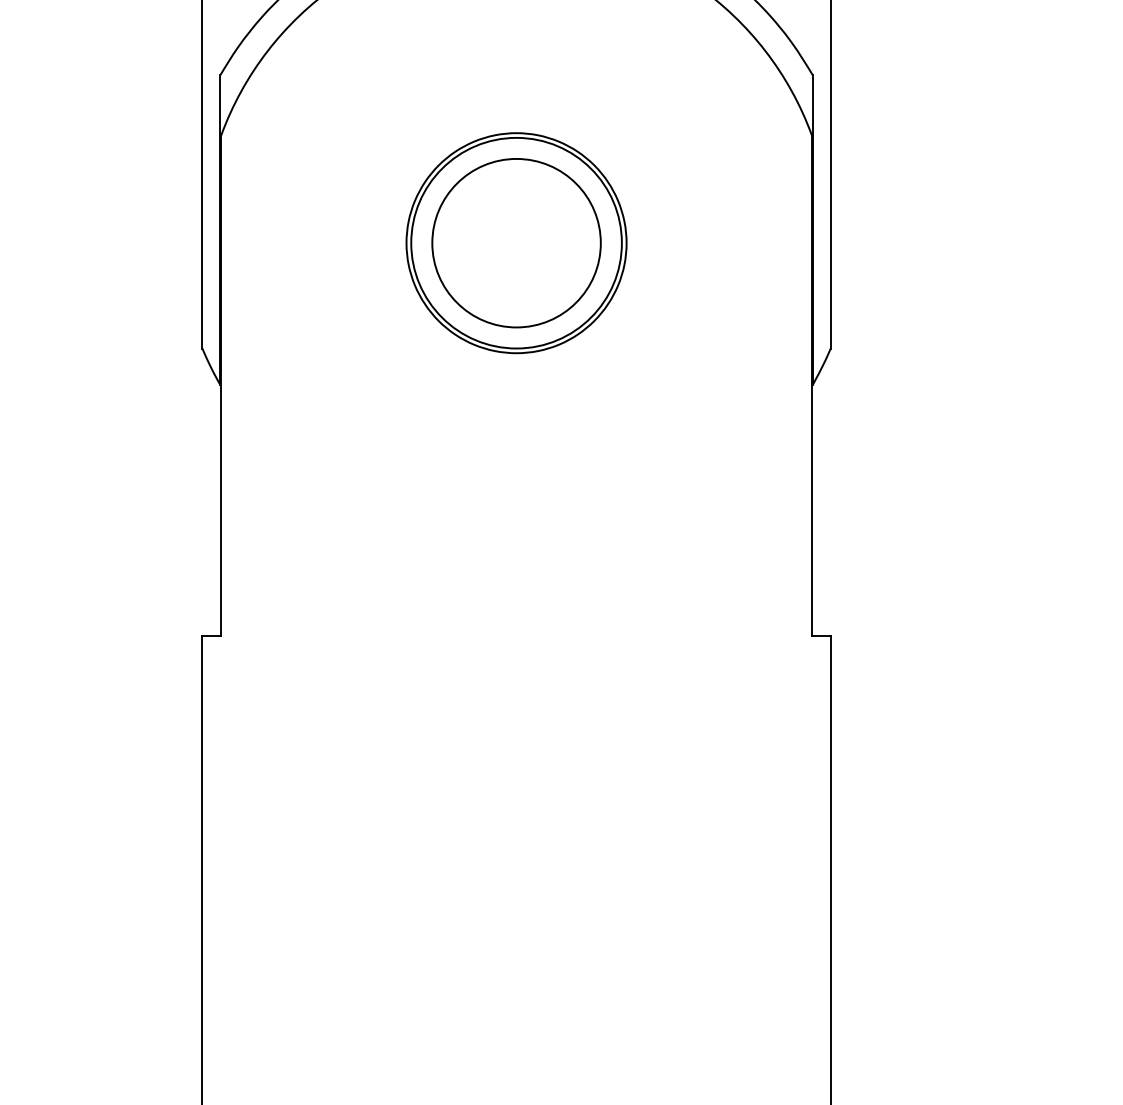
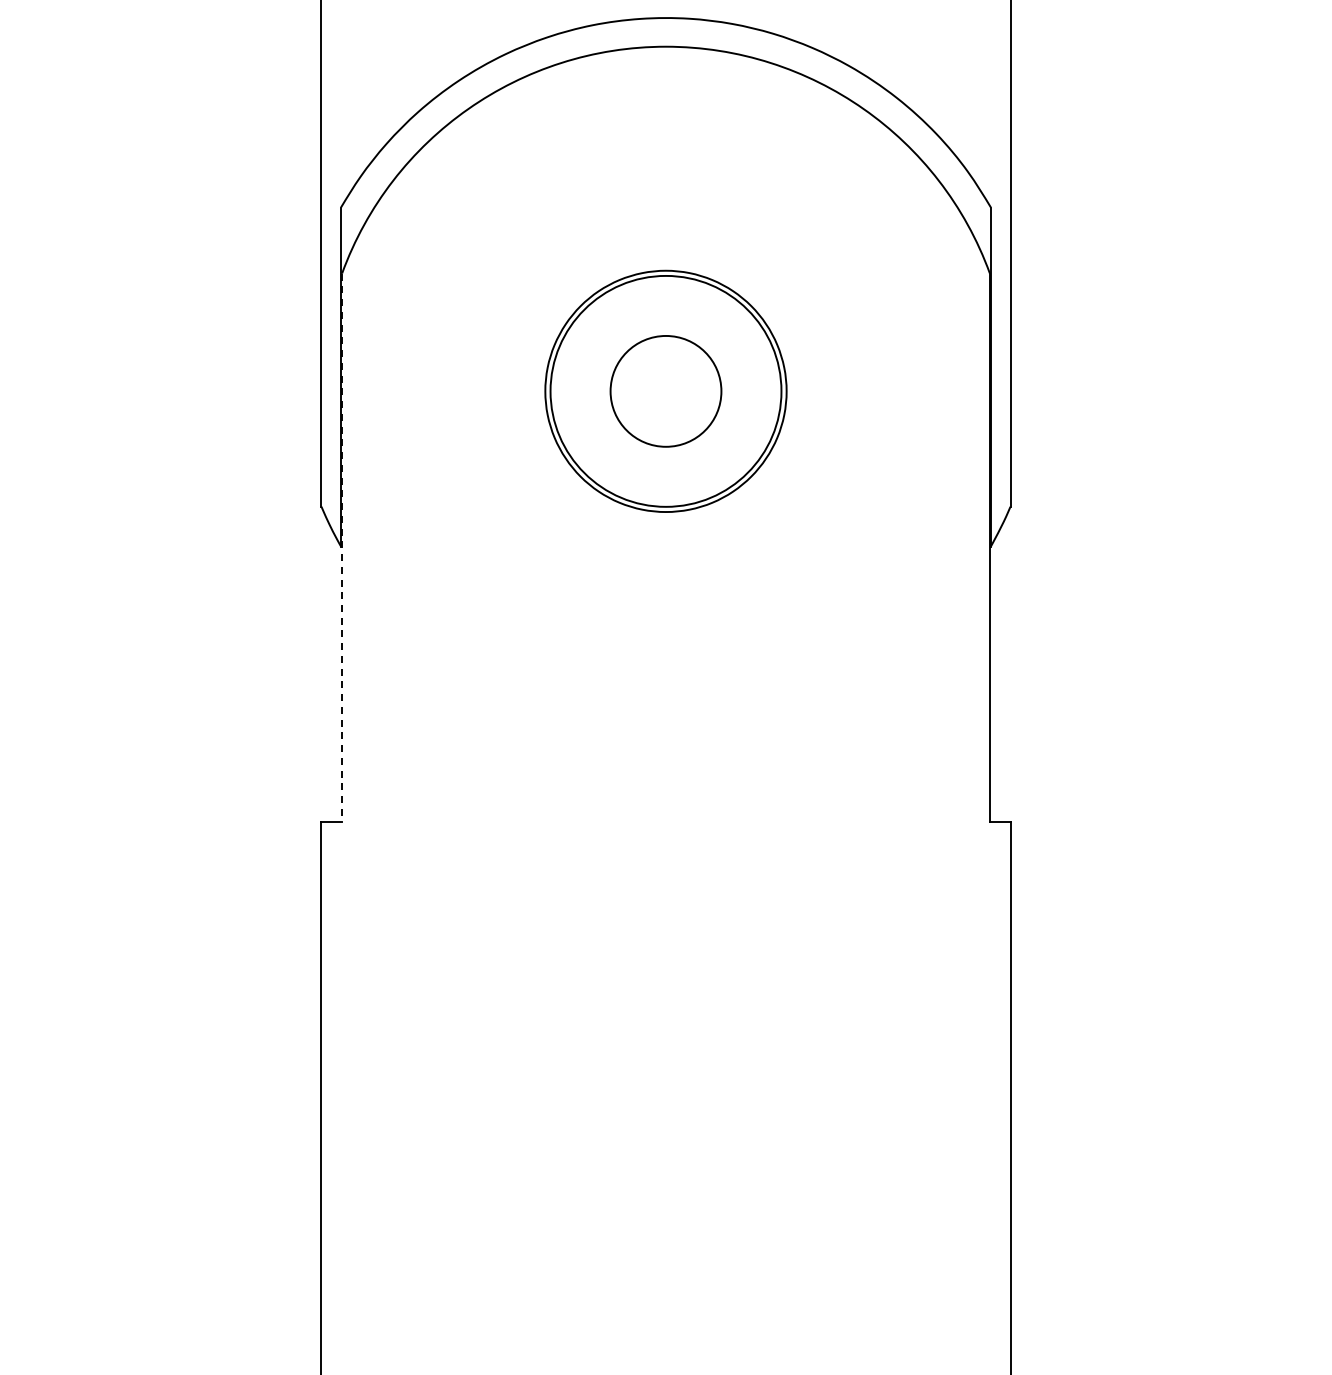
circle: (516, 243) -> (665, 391), size x0.6
line: (221, 386) -> (342, 548), solid -> dashed

